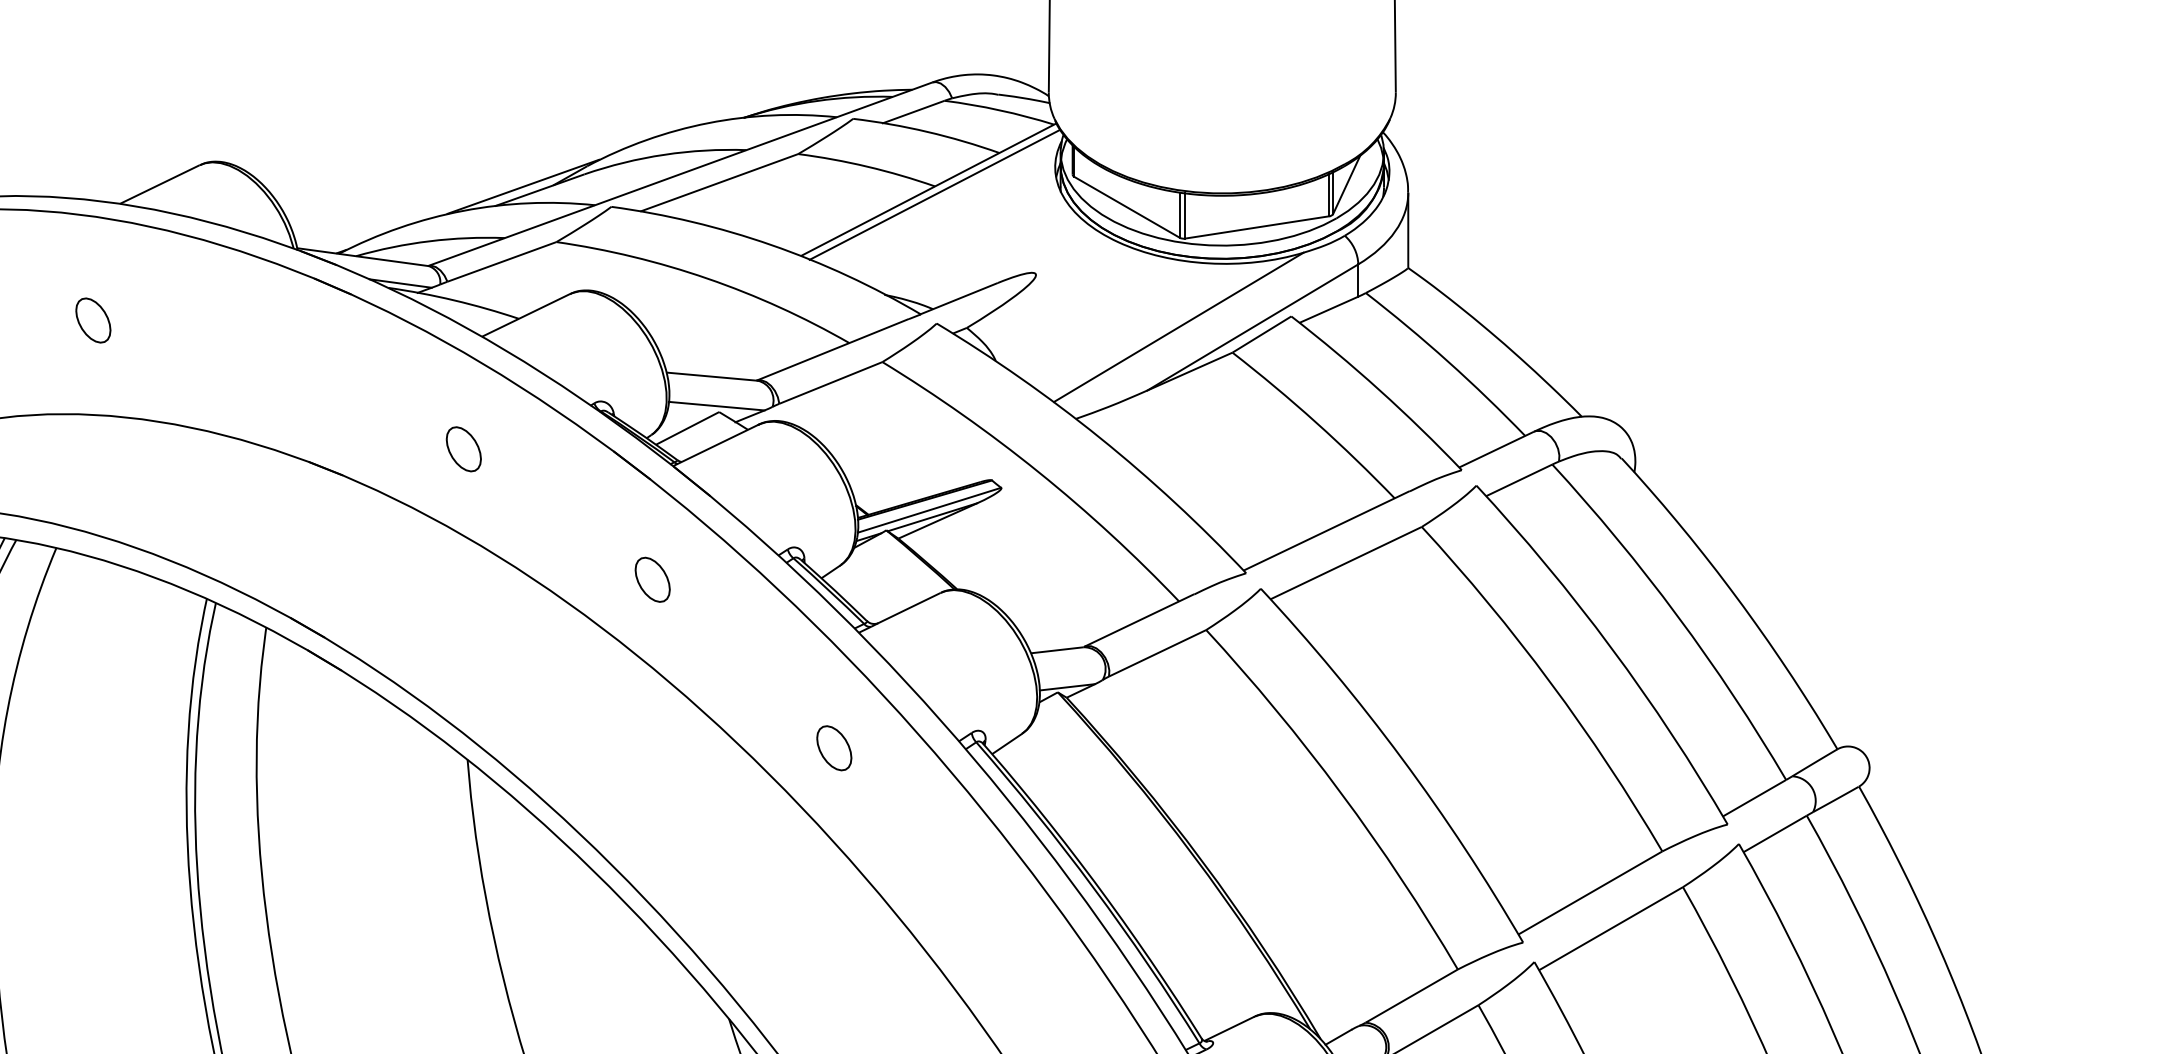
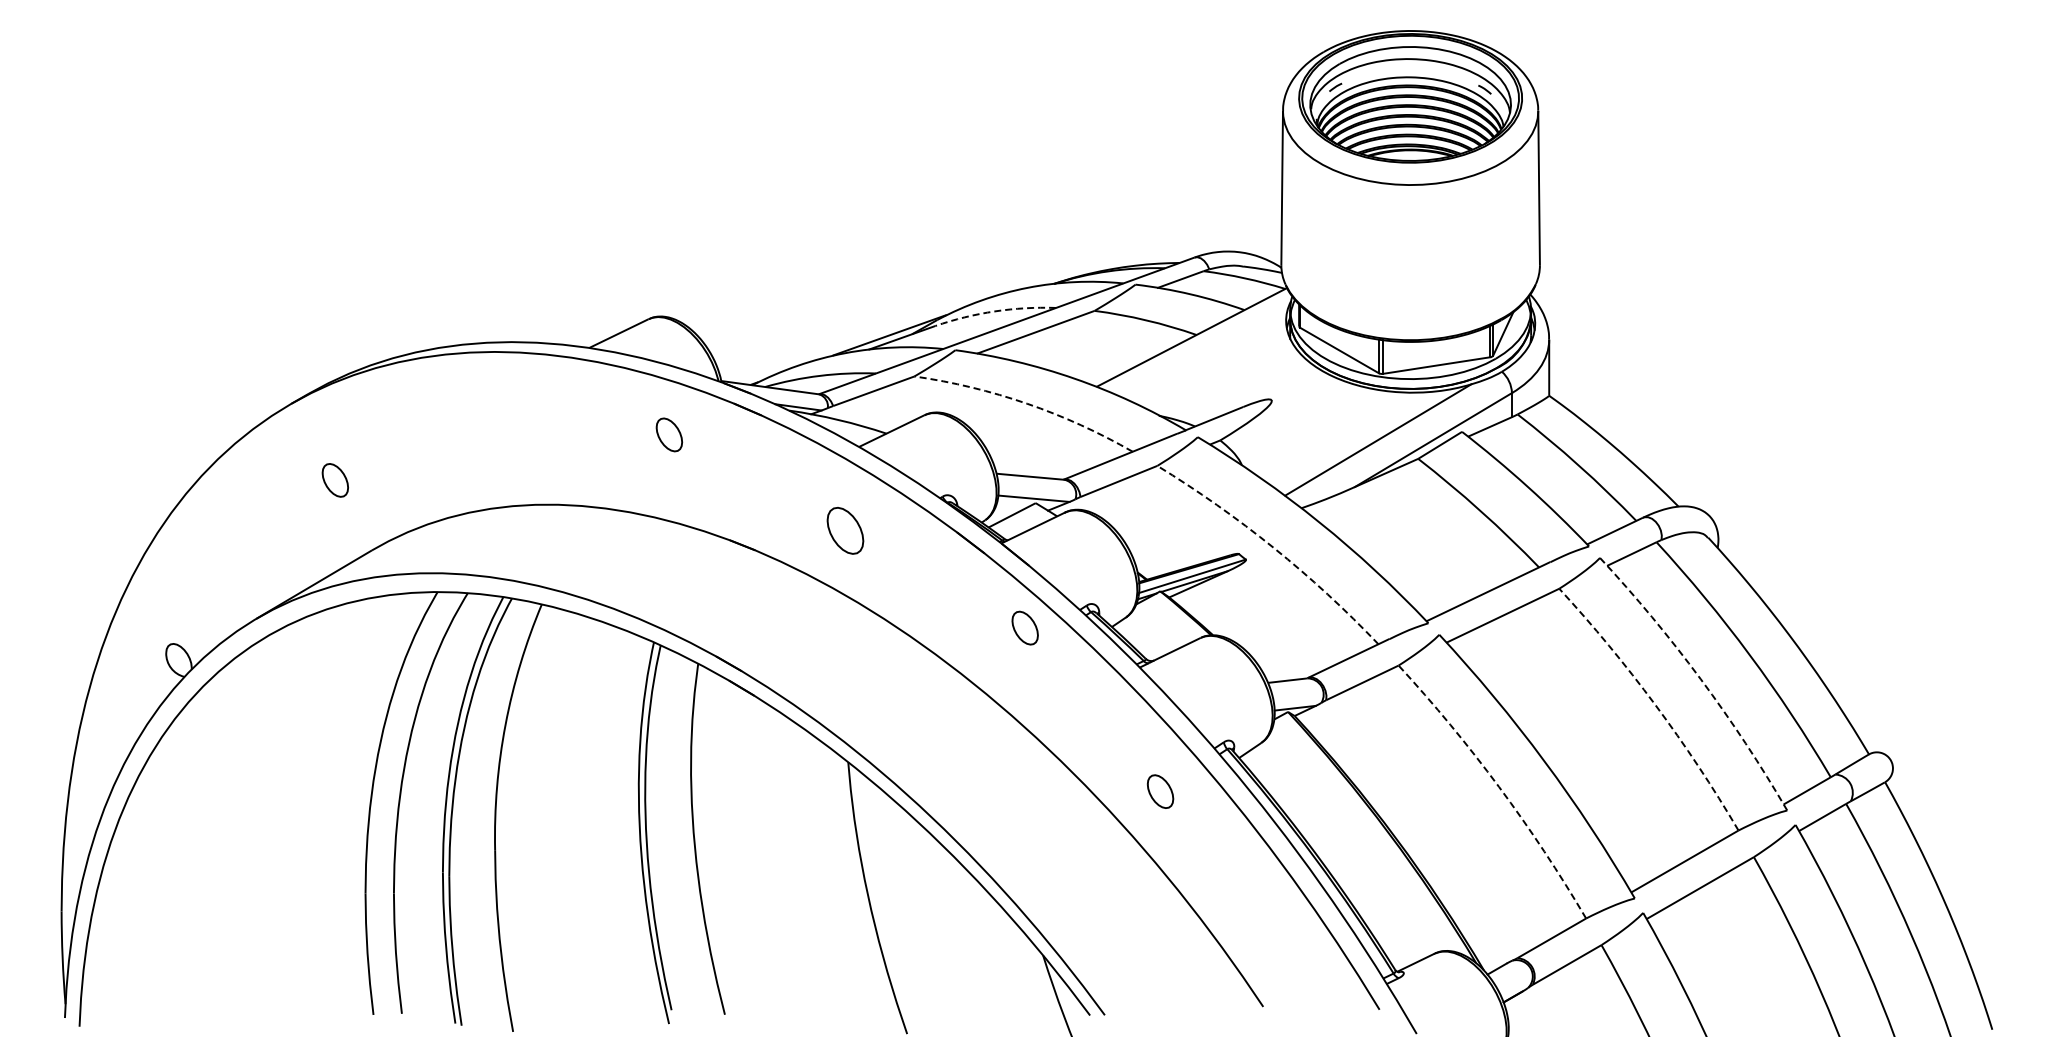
arc: (663, 154) -> (994, 311), solid -> dashed
line: (934, 193) -> (1196, 340), removed
arc: (708, 278) -> (1027, 403), solid -> dashed
part: (93, 319) -> (669, 434), moved
part: (463, 448) -> (845, 530), size x1.4
arc: (1038, 471) -> (1273, 547), solid -> dashed
part: (651, 578) -> (1024, 627), moved
arc: (1611, 648) -> (1700, 679), solid -> dashed
arc: (1550, 682) -> (1655, 704), solid -> dashed
part: (834, 748) -> (1160, 791), moved
arc: (1341, 793) -> (1499, 787), solid -> dashed

